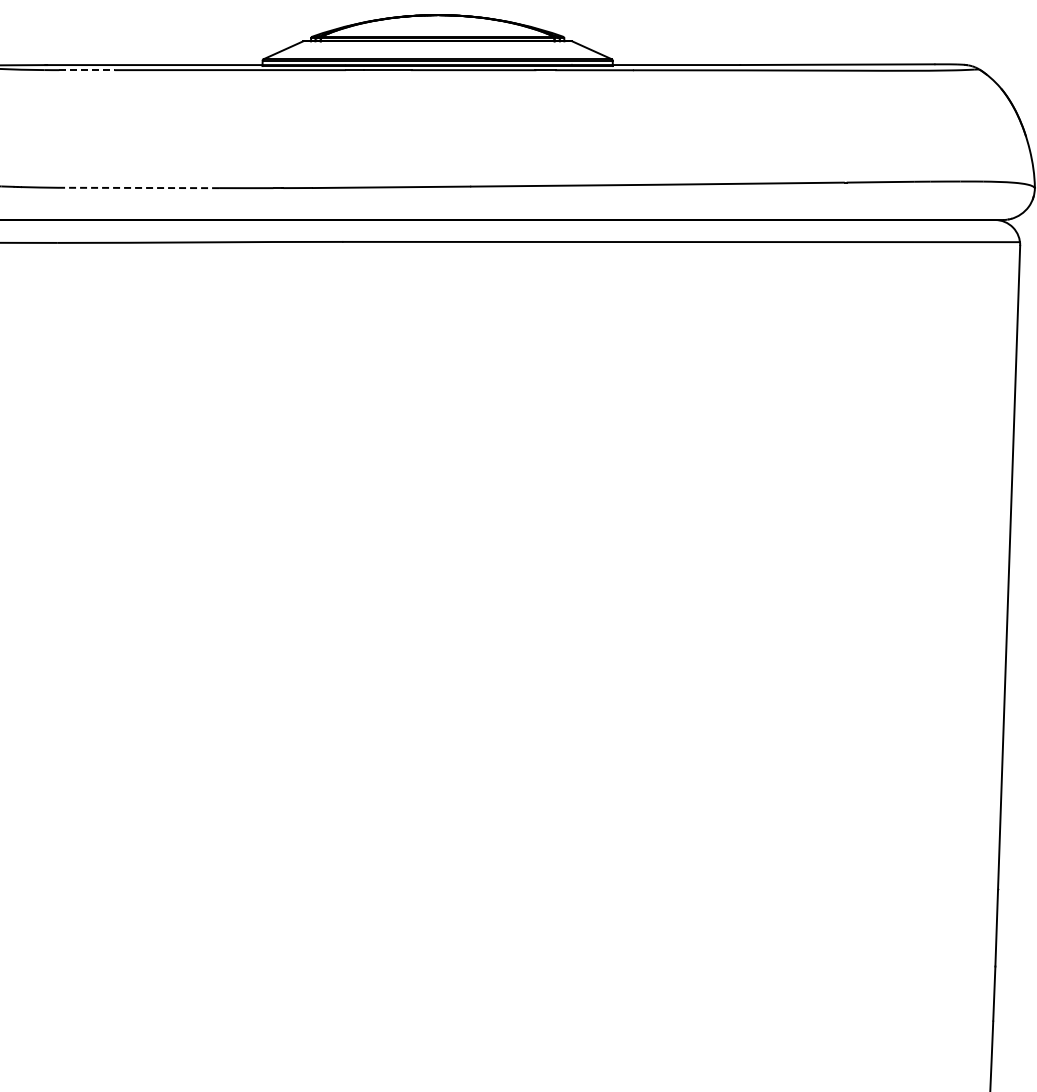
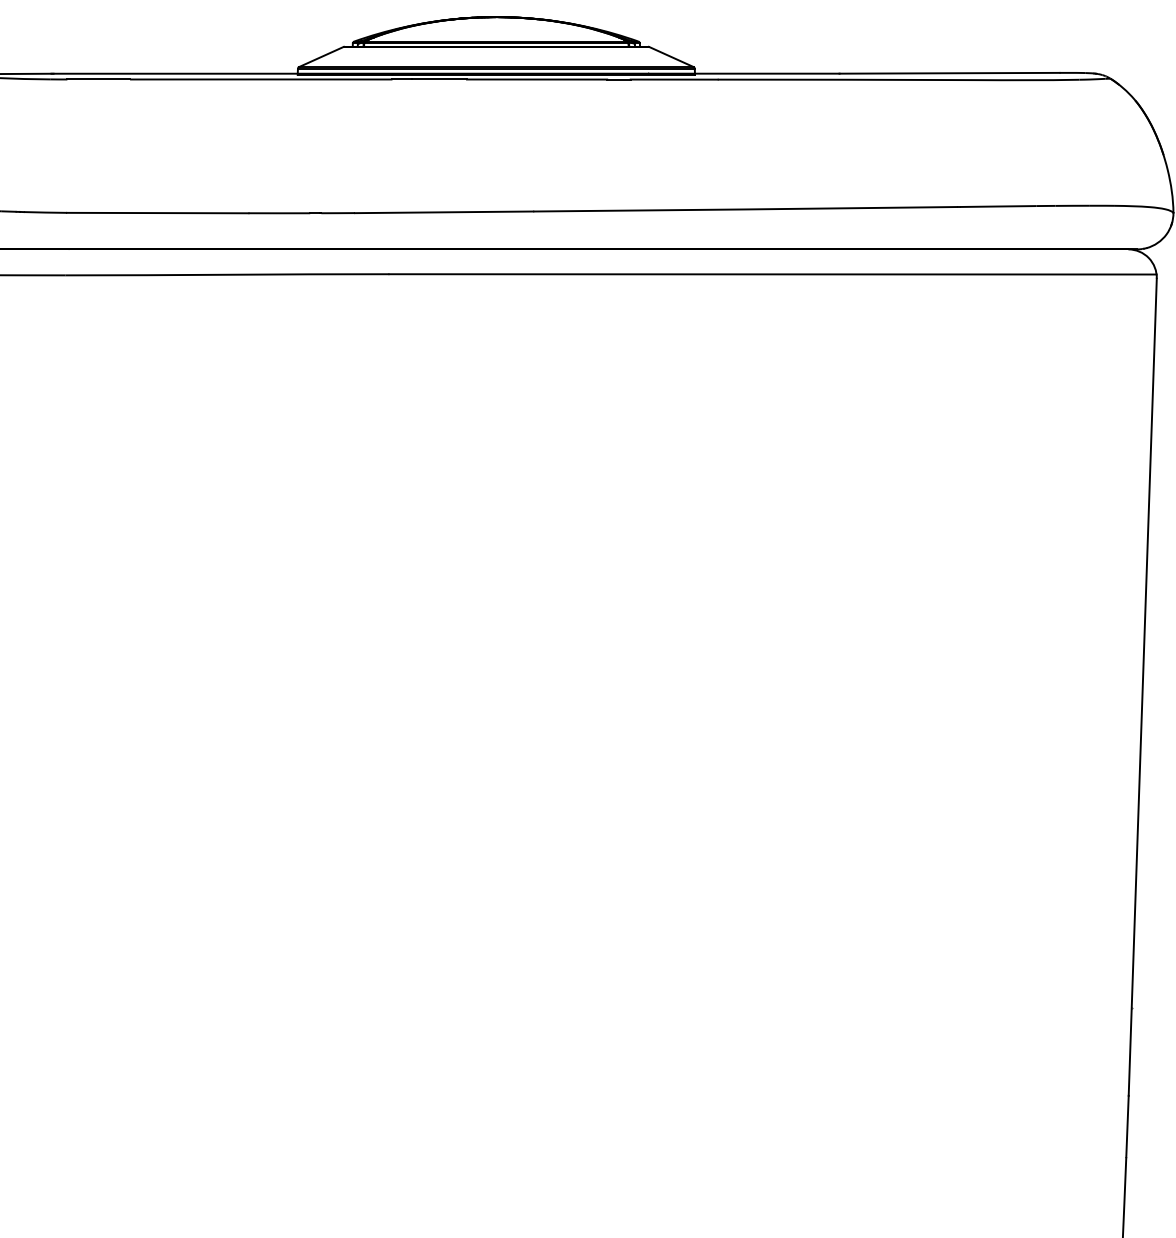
line: (86, 70) -> (98, 79), dashed -> solid
line: (138, 187) -> (157, 212), dashed -> solid

